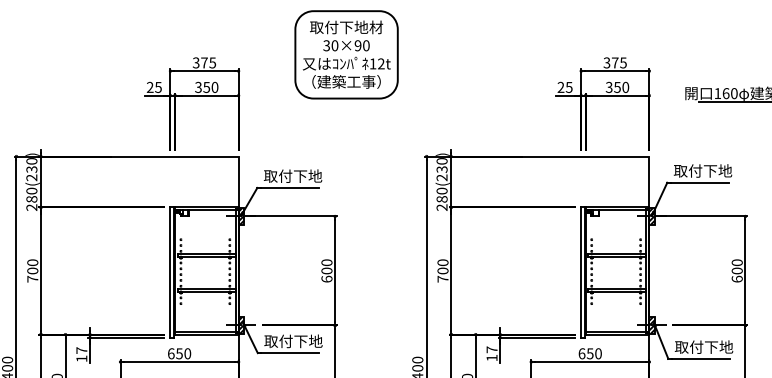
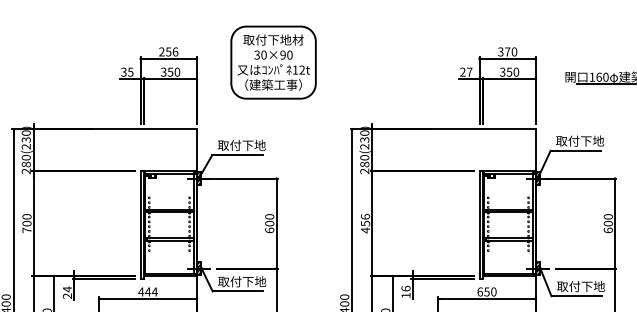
part: (346, 54) -> (273, 62), moved
text: (204, 62) -> (168, 51), 375 -> 256
text: (623, 62) -> (514, 51), 375 -> 370
text: (149, 87) -> (123, 72), 25 -> 35
text: (568, 87) -> (469, 72), 25 -> 27
text: (442, 270) -> (365, 223), 700 -> 456
text: (491, 349) -> (405, 288), 17 -> 16
text: (179, 353) -> (148, 291), 650 -> 444
text: (81, 354) -> (67, 292), 17 -> 24

